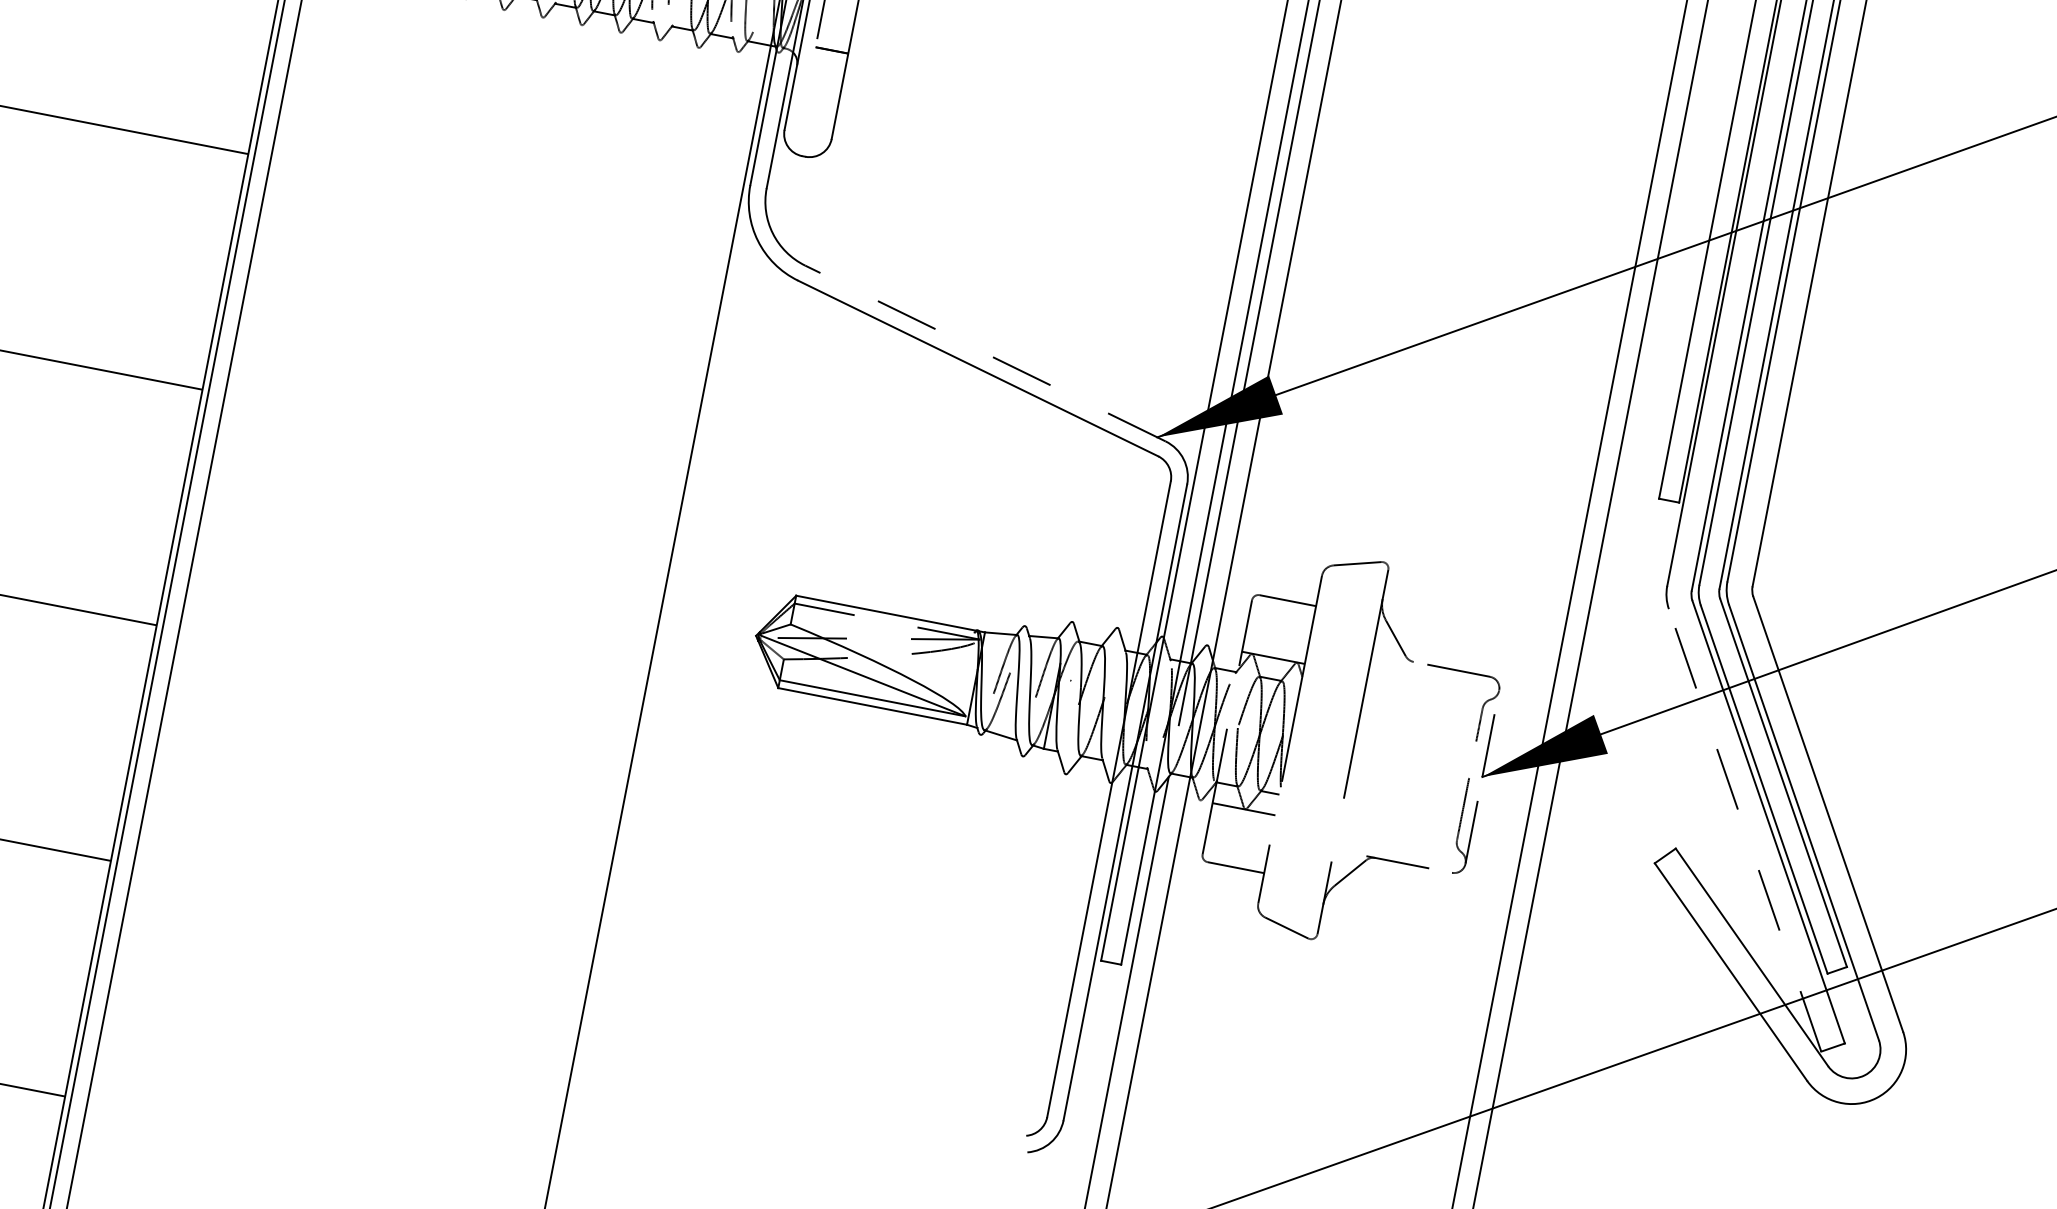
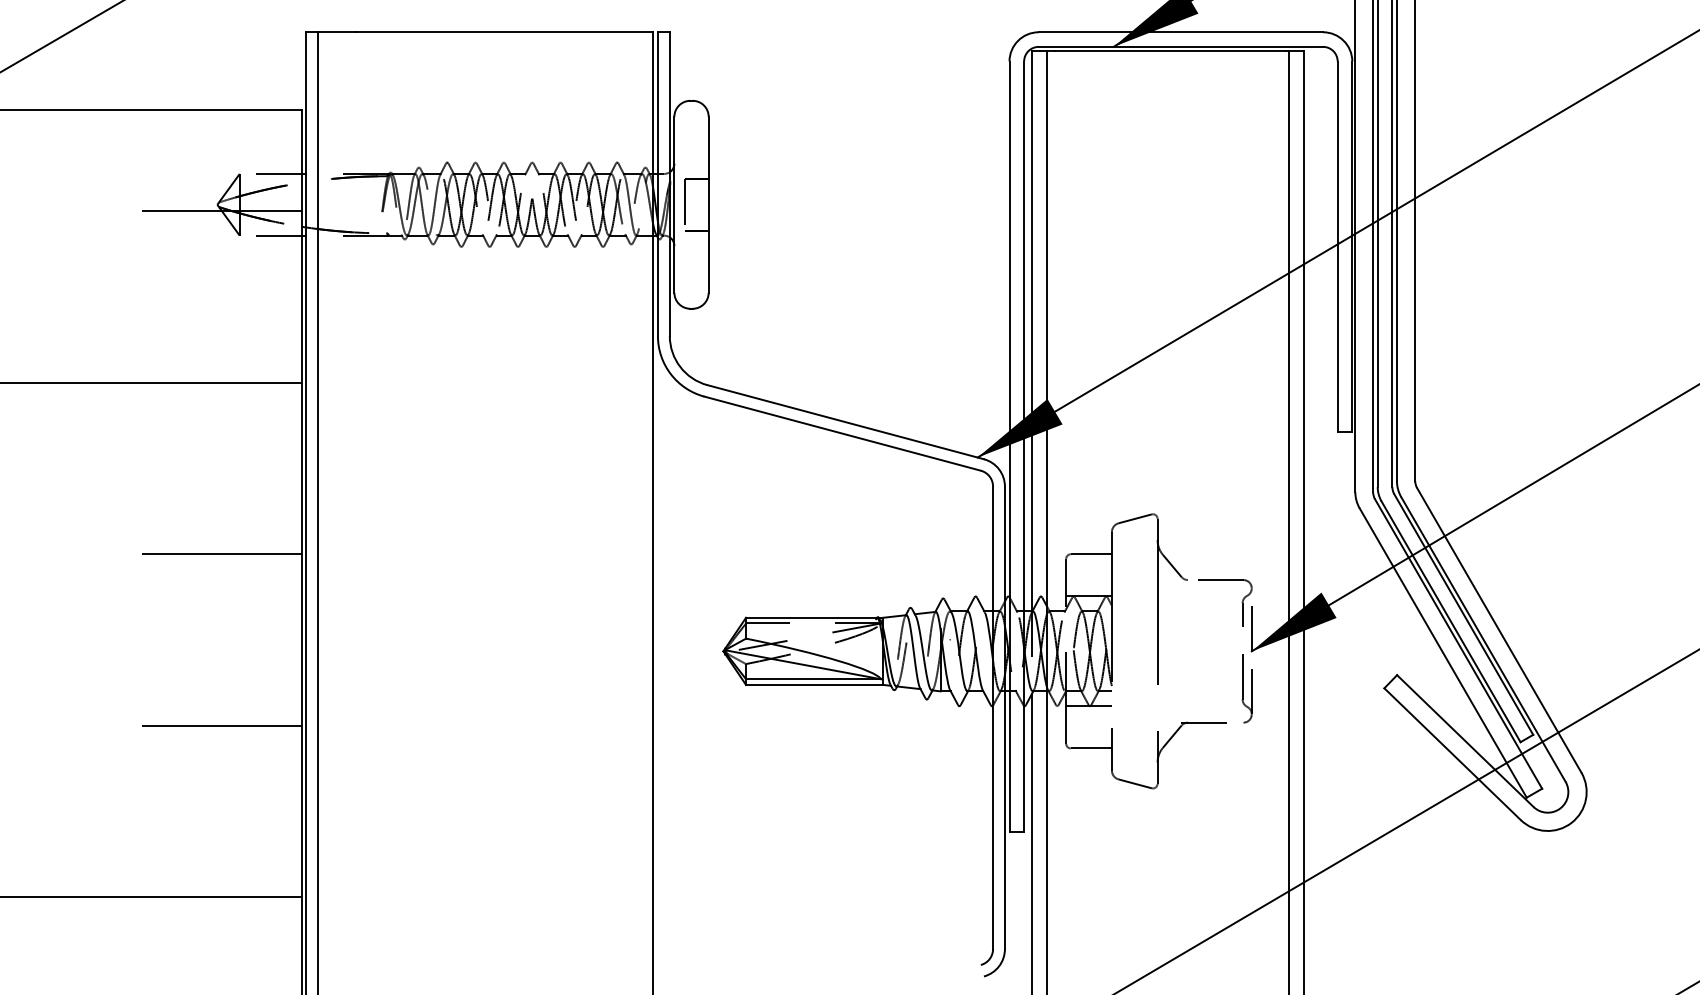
line: (985, 353) -> (845, 422), dashed -> solid
line: (1744, 829) -> (1442, 652), dashed -> solid

